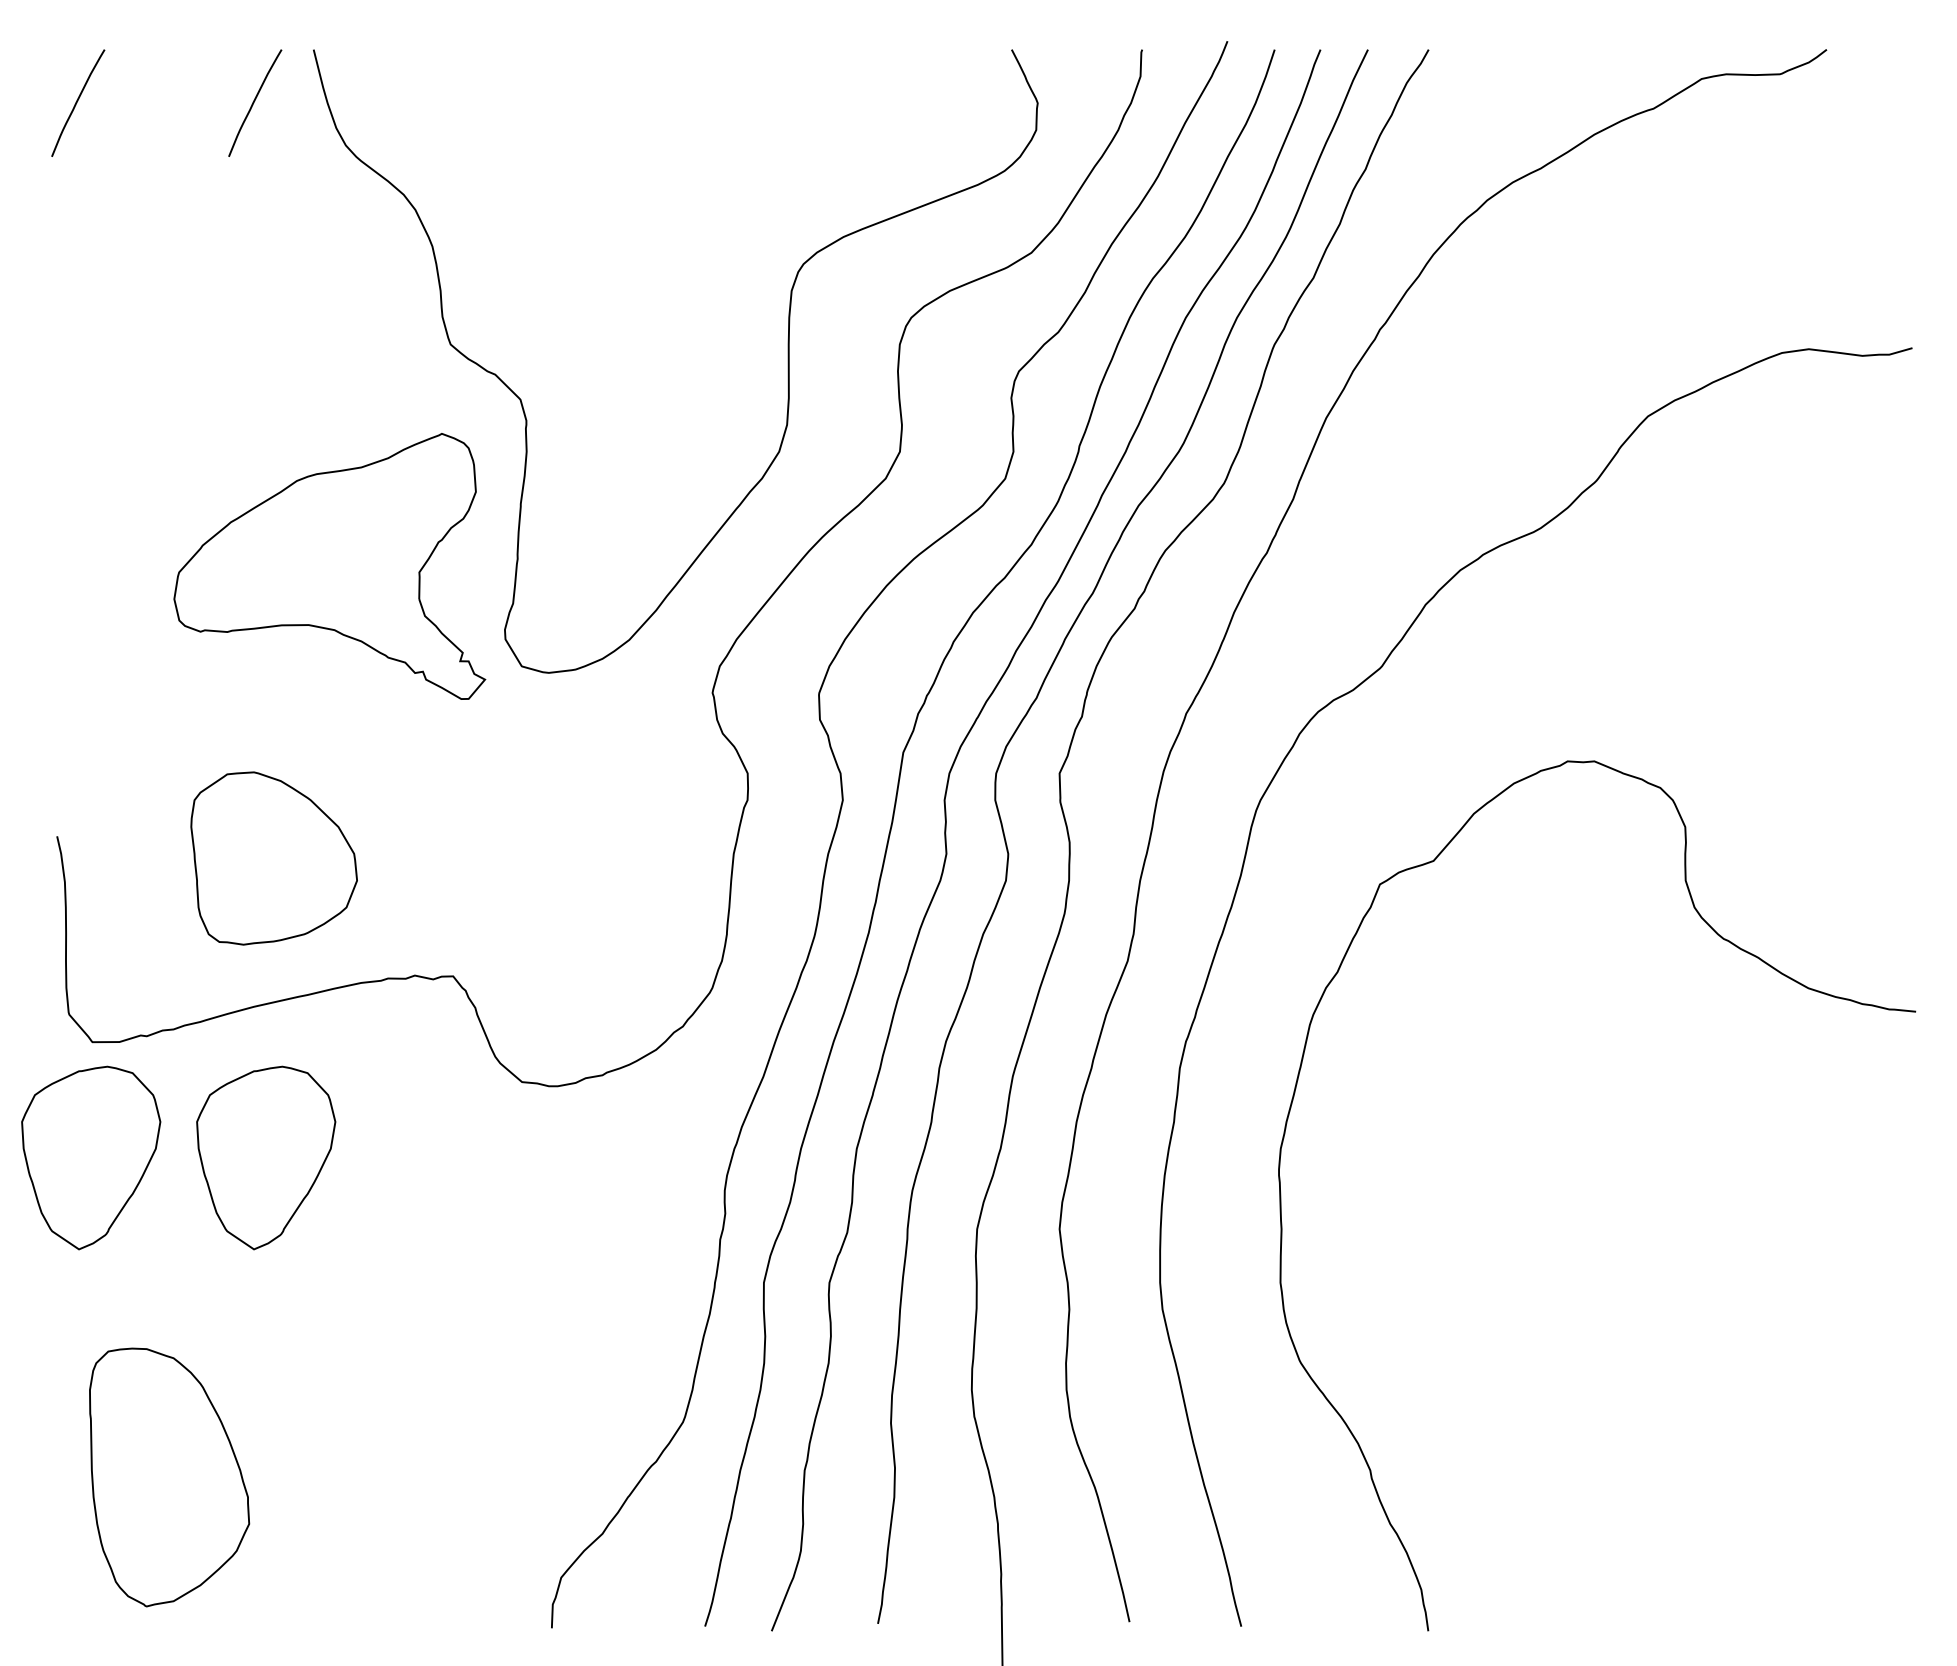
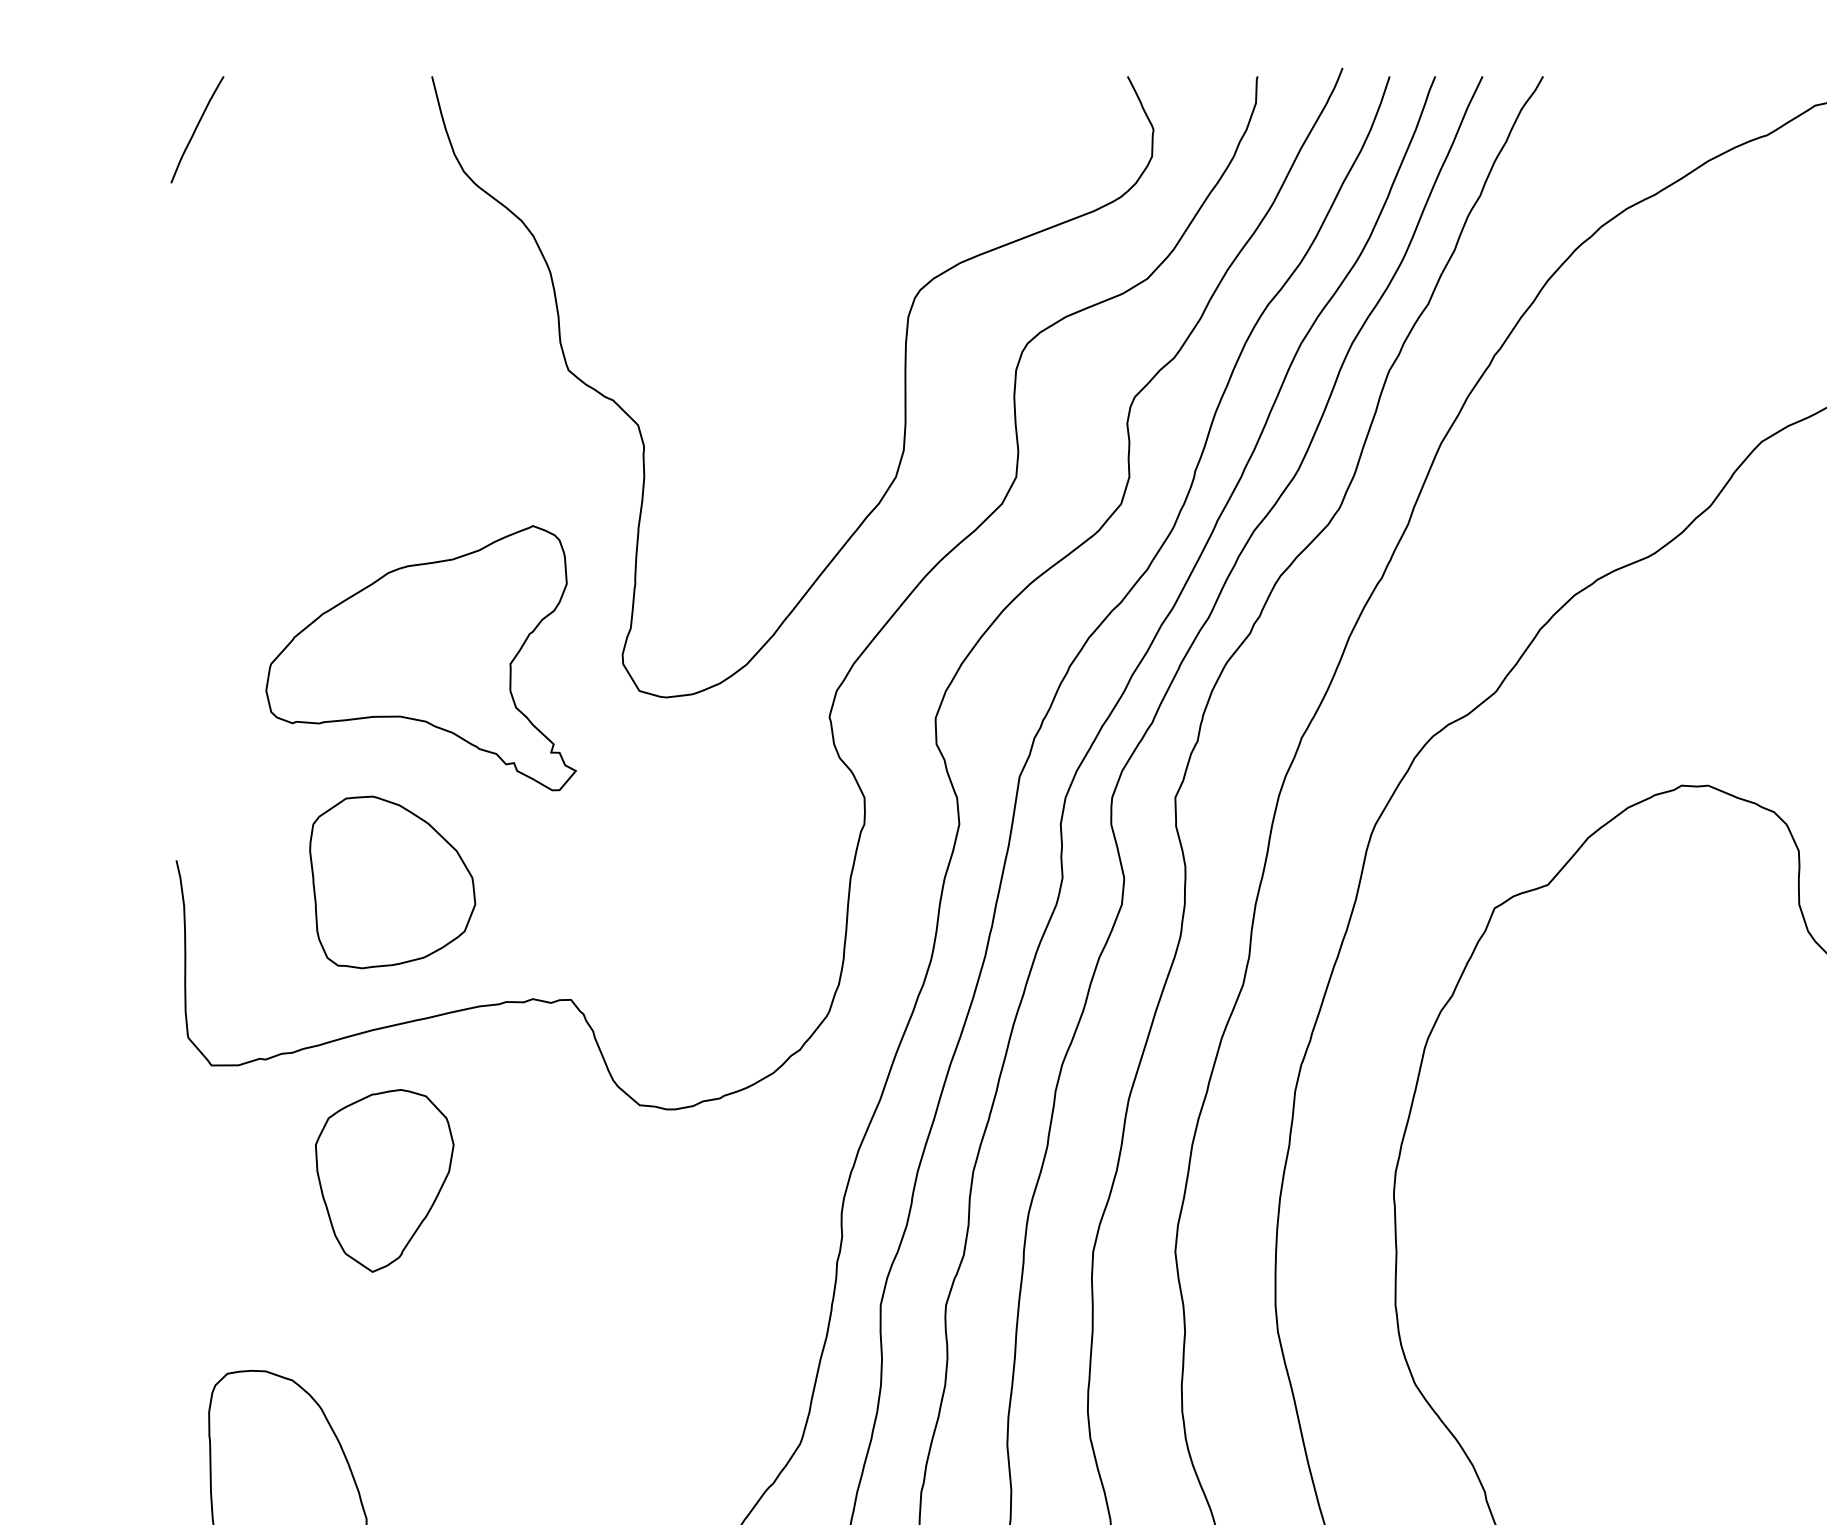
curve: (255, 101) -> (374, 128), removed
part: (329, 566) -> (420, 658), moved
part: (91, 1157) -> (210, 1180), removed

